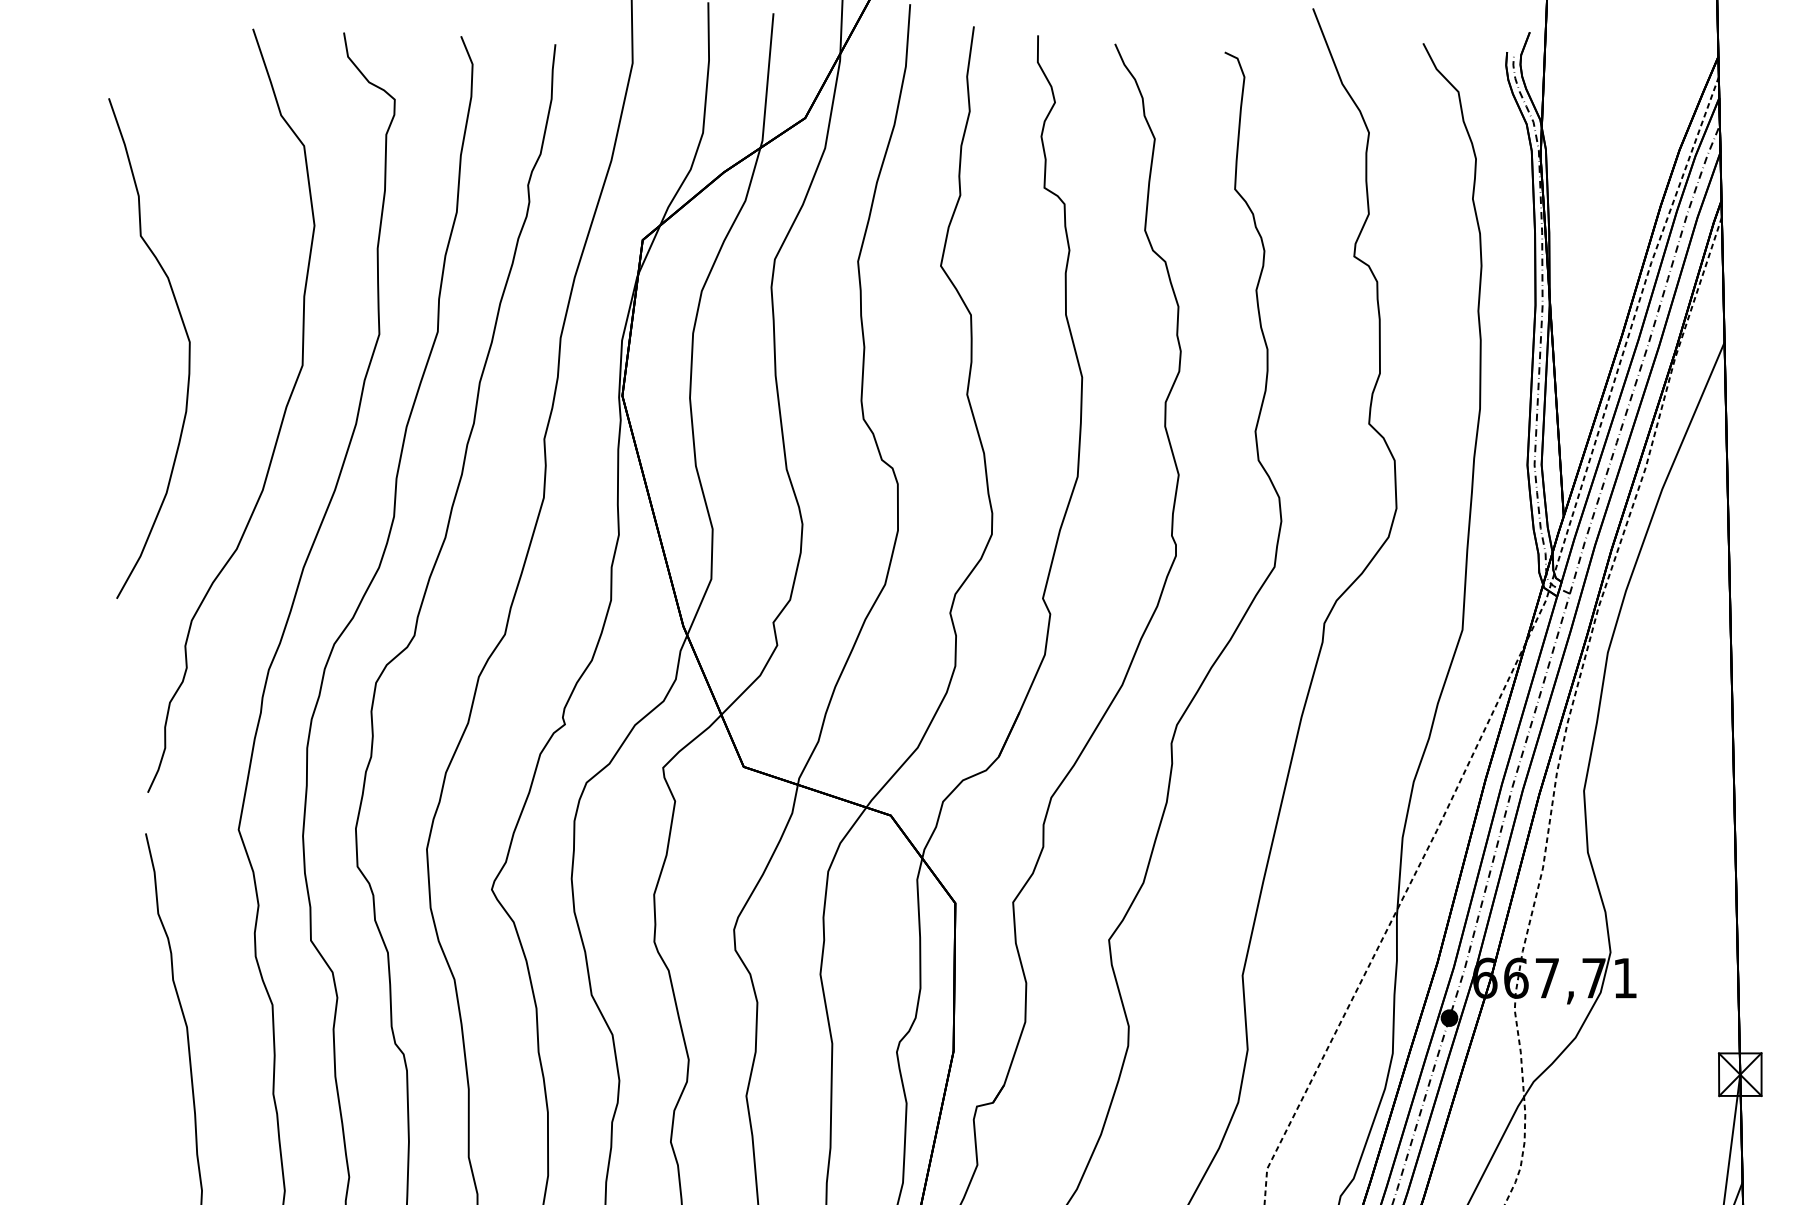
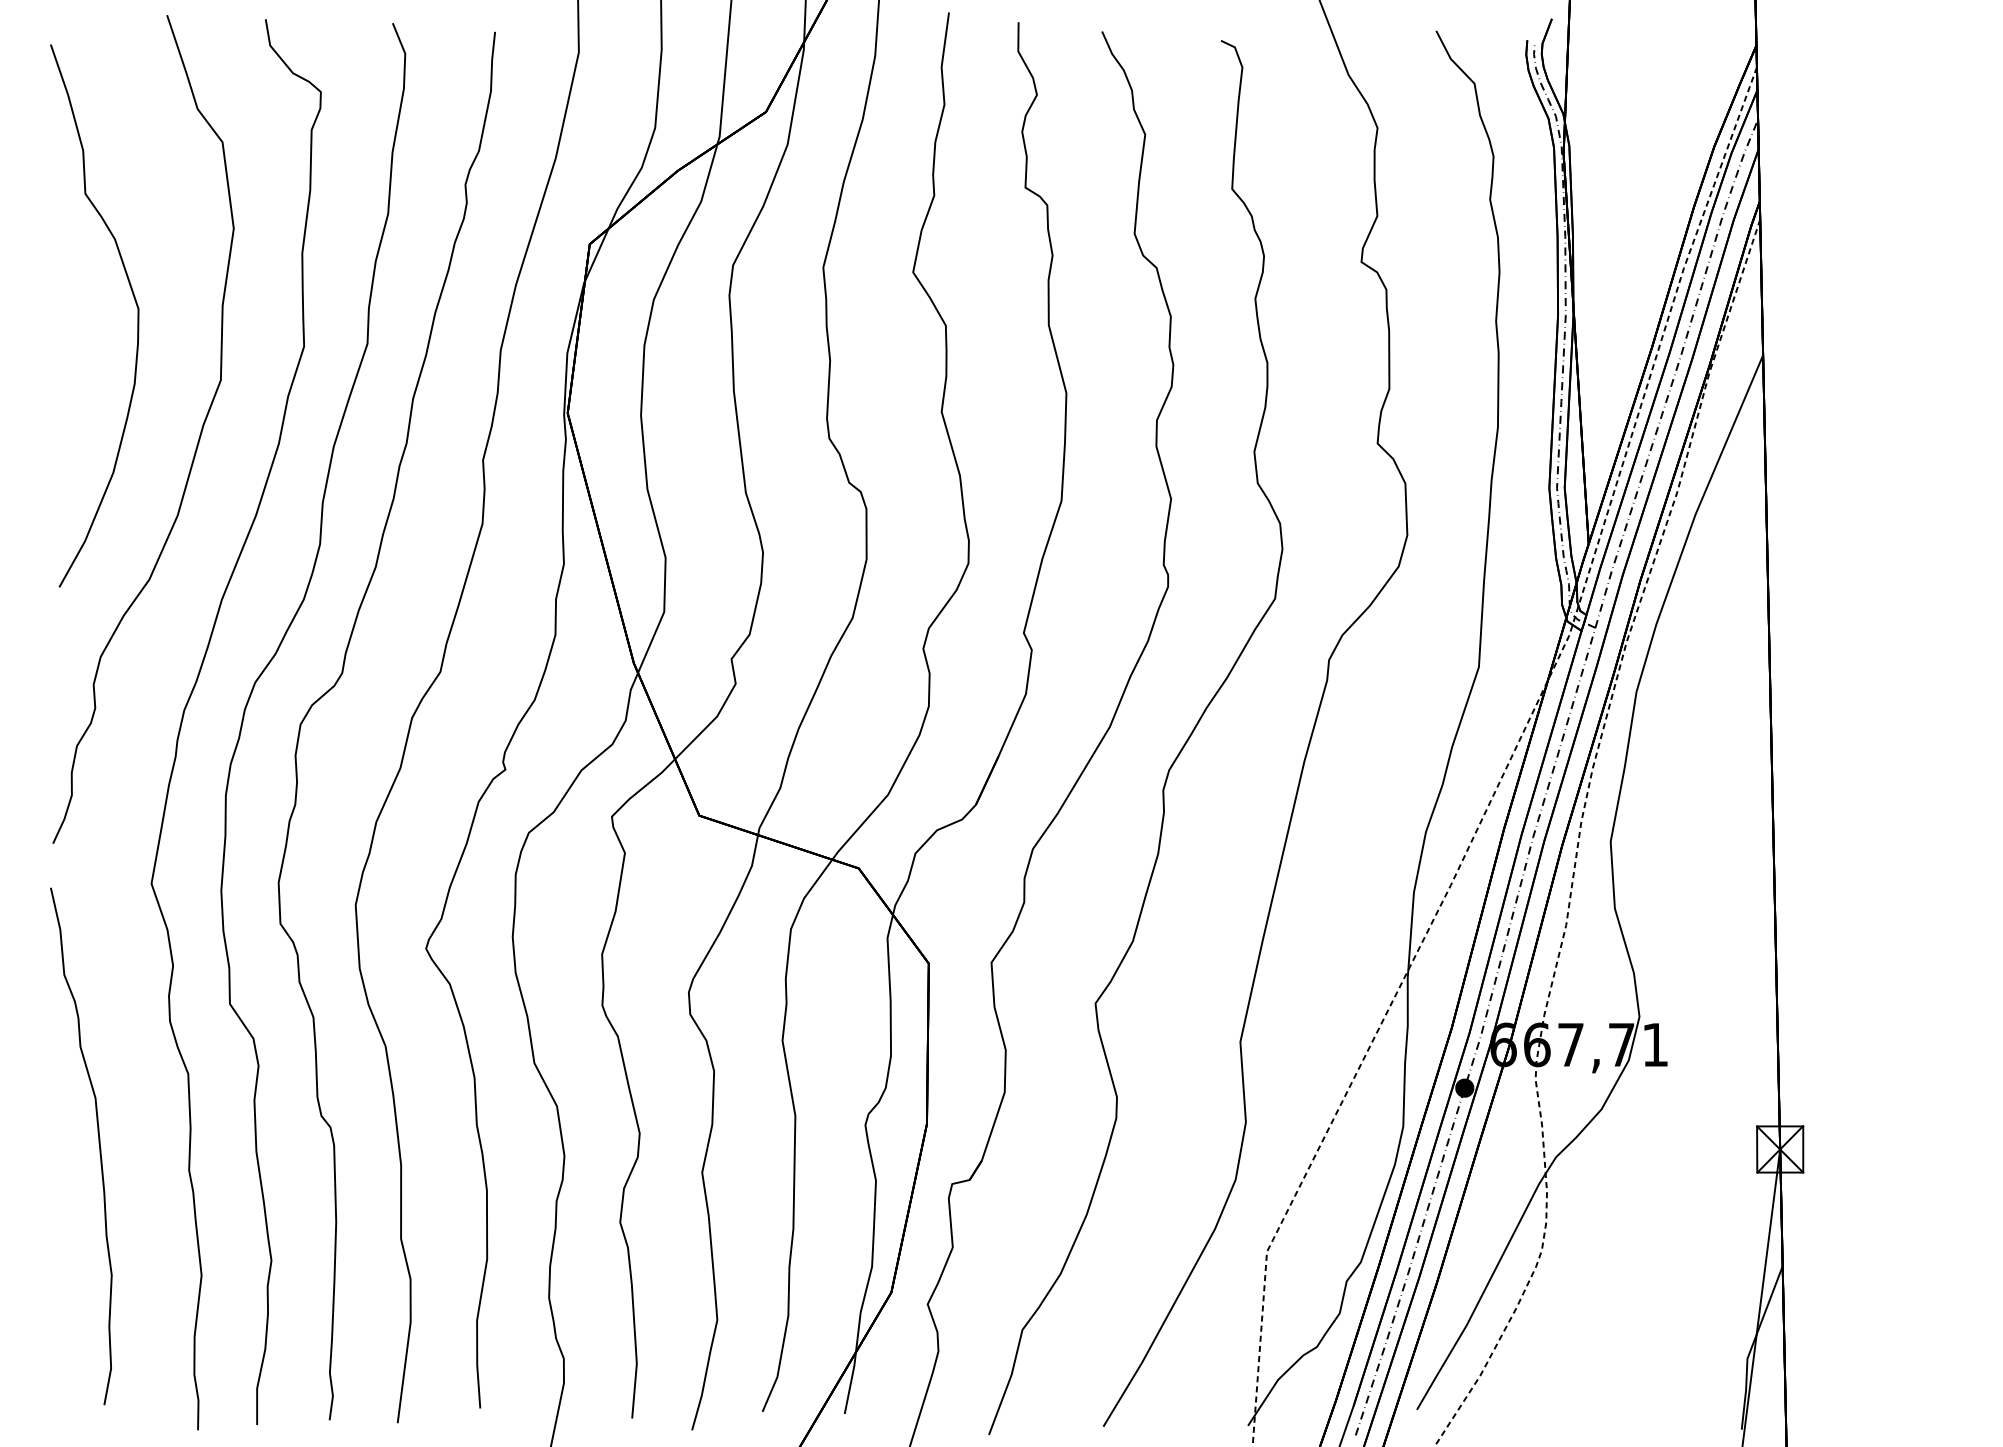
curve: (186, 334) -> (134, 300), moved

